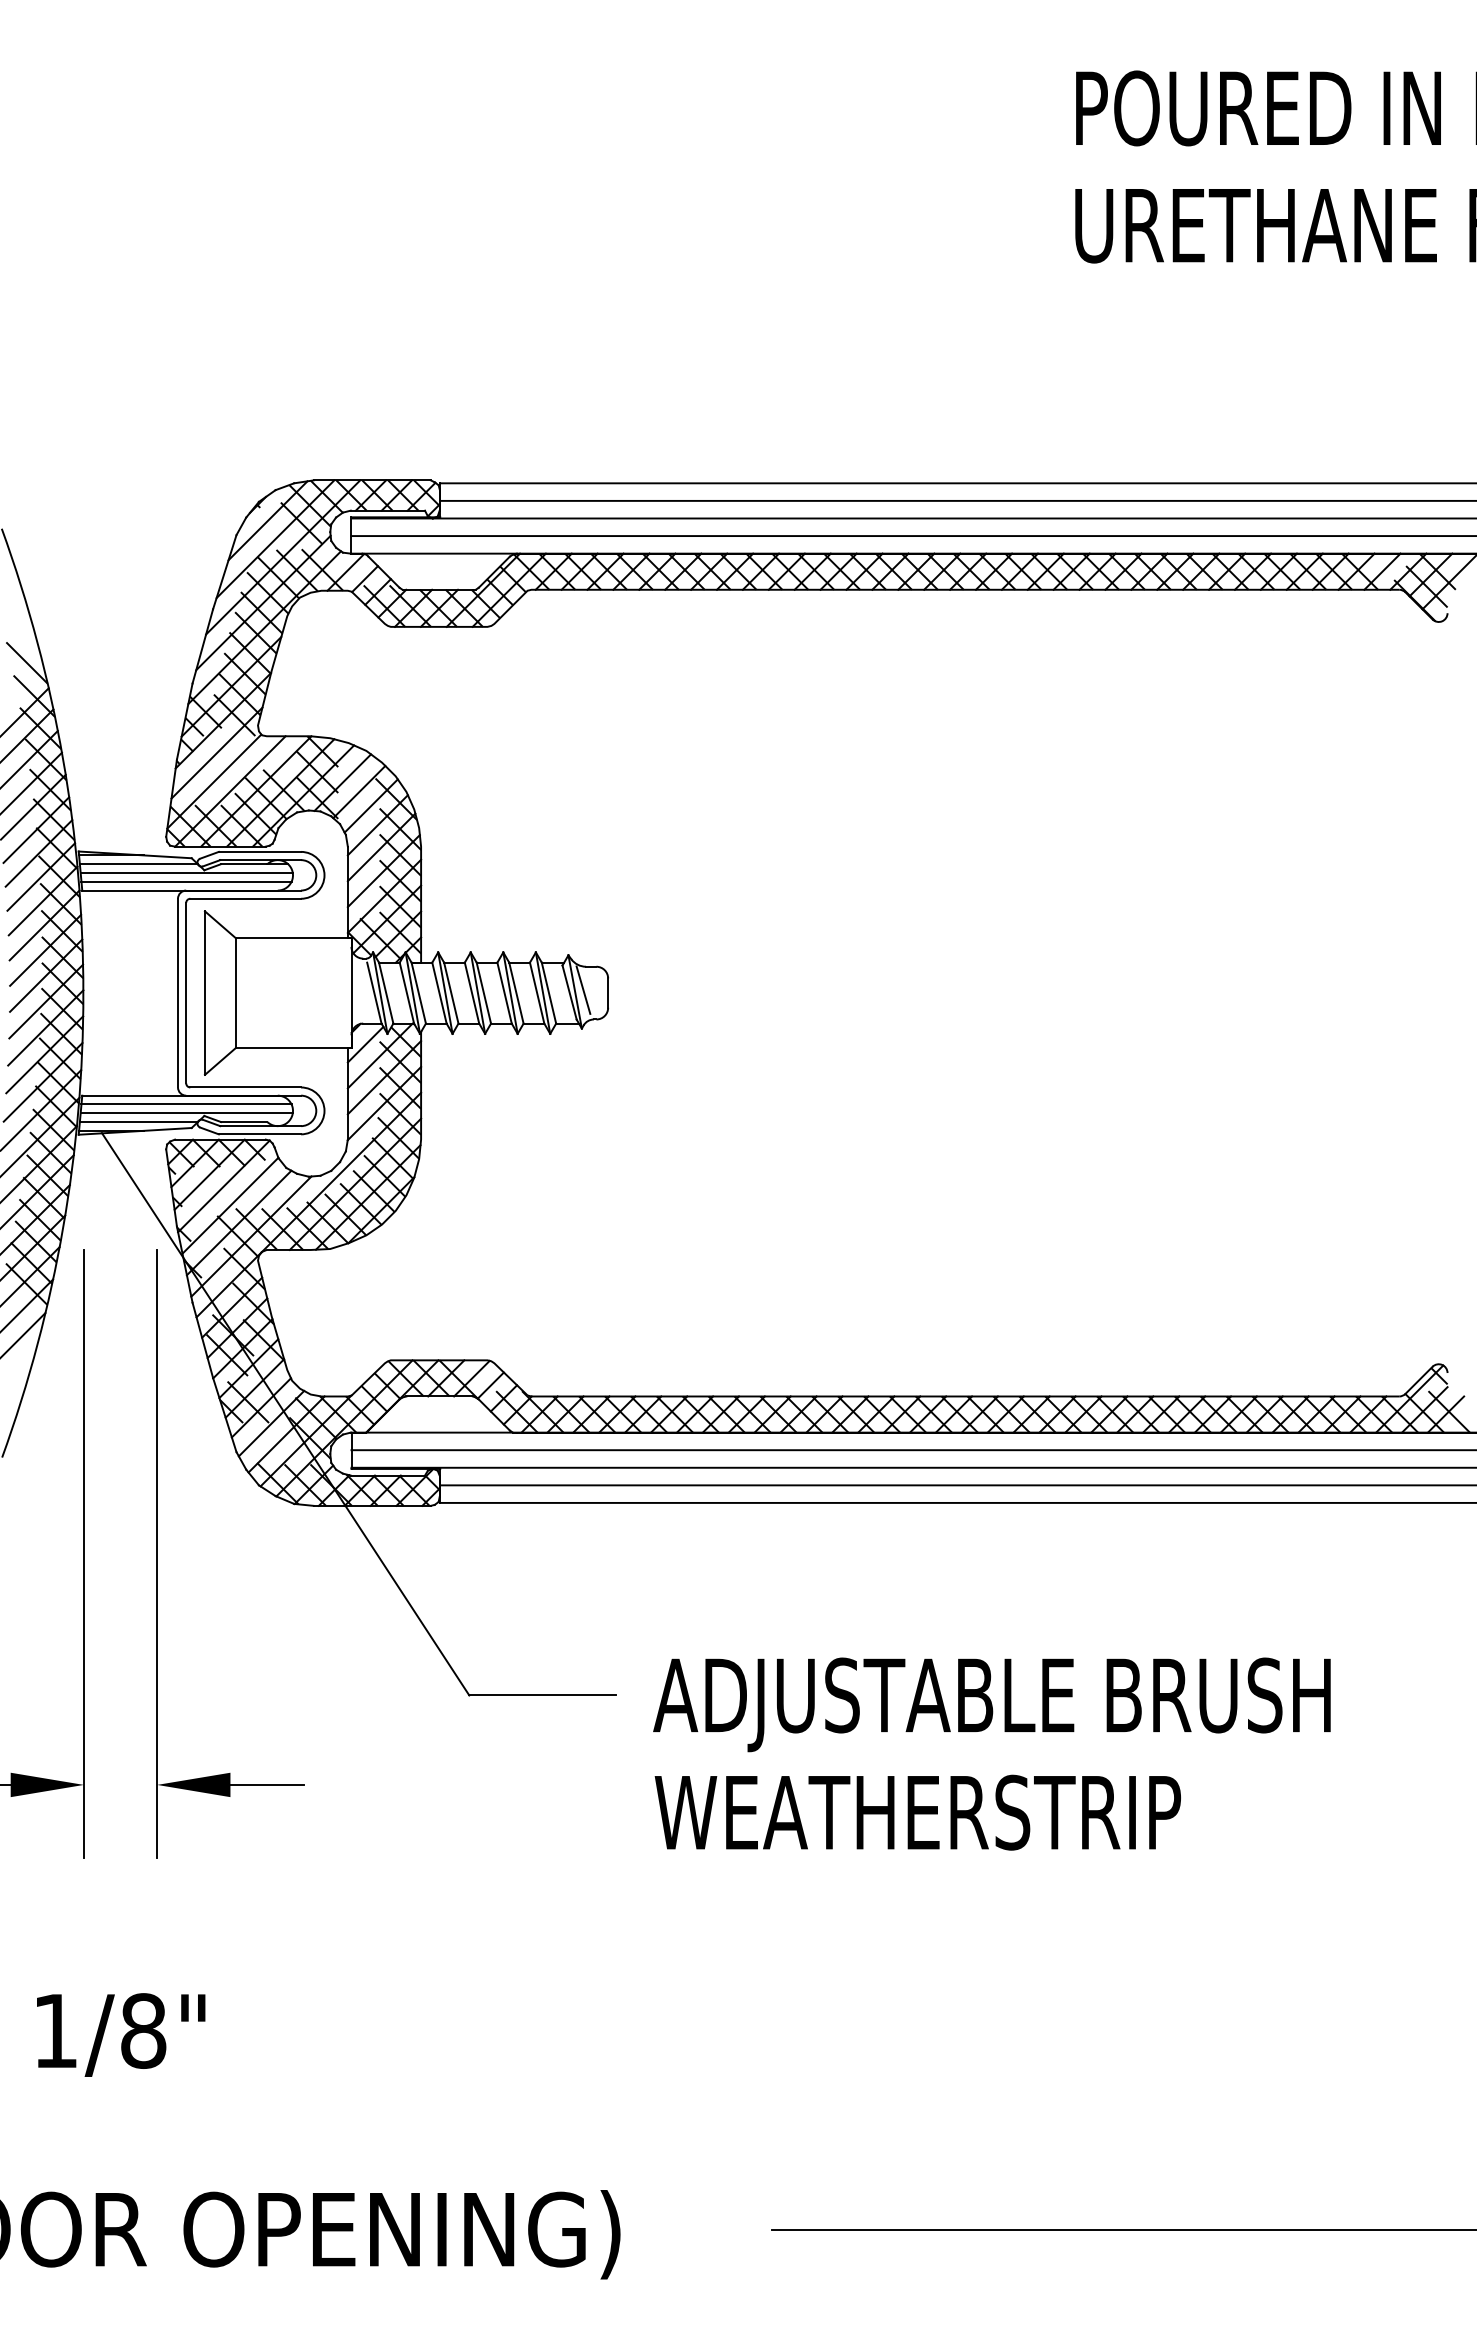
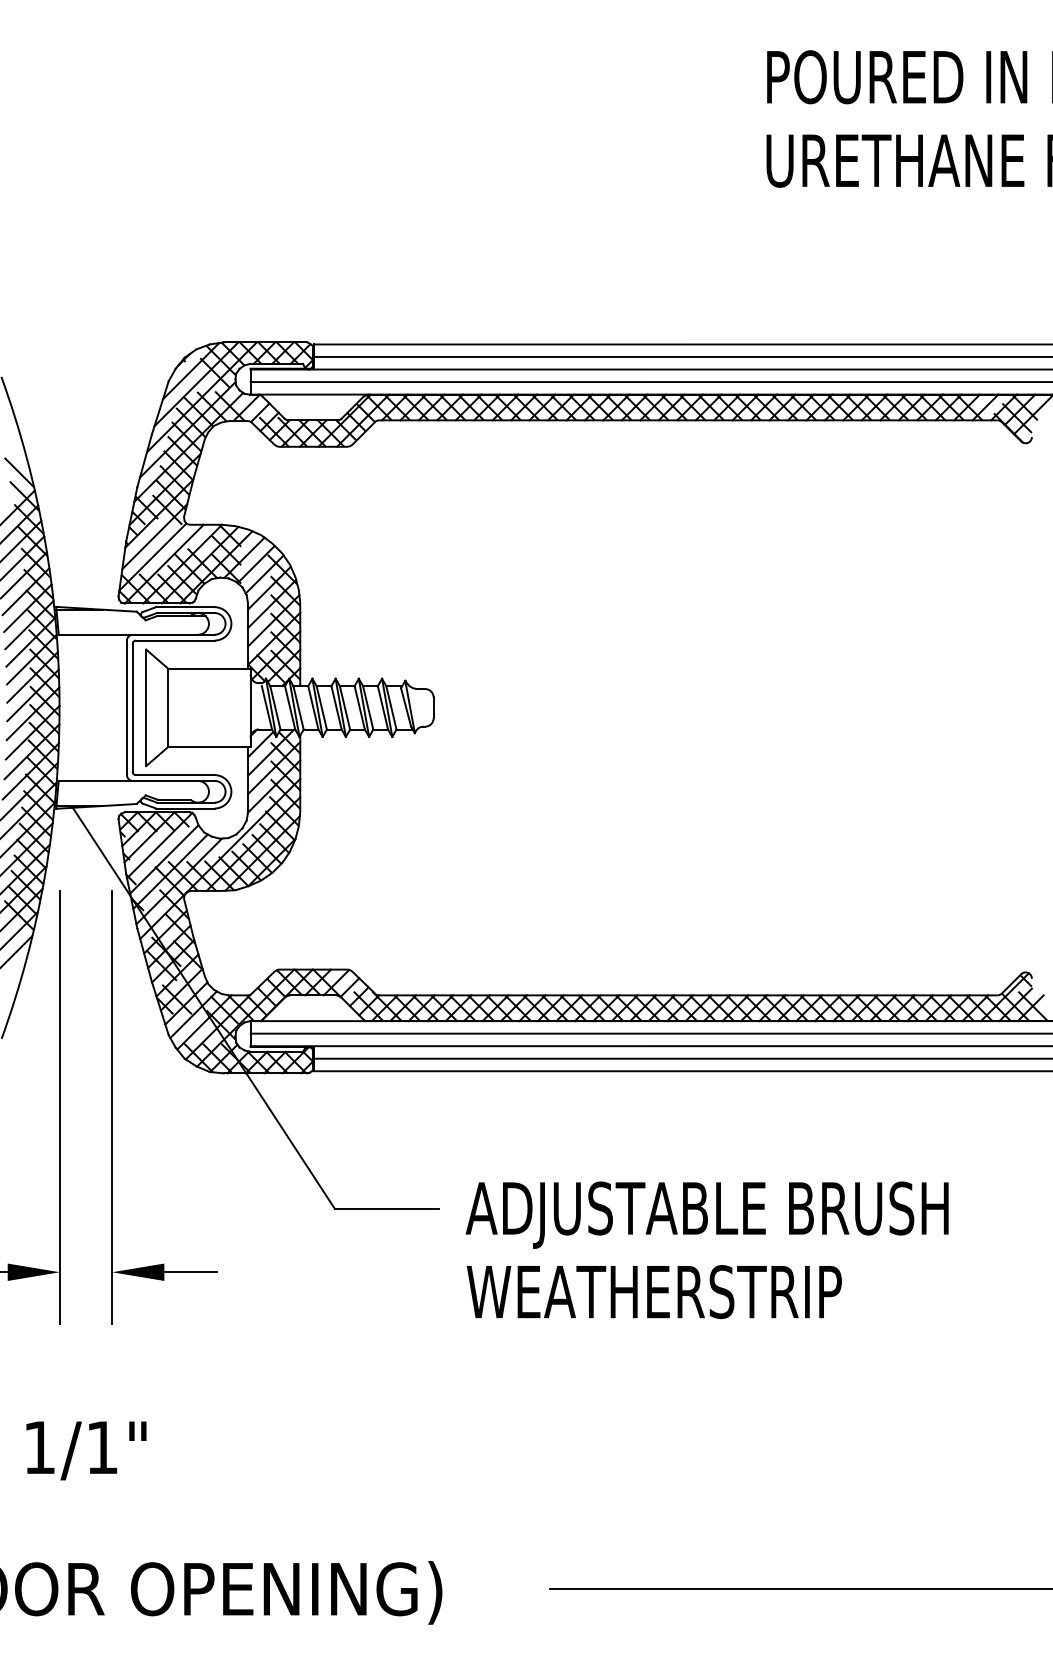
line: (138, 864) -> (98, 616), removed
line: (186, 873) -> (133, 622), removed
line: (186, 881) -> (133, 628), removed
line: (583, 989) -> (416, 705), removed
line: (186, 1104) -> (133, 787), removed
line: (186, 1113) -> (133, 793), removed
line: (138, 1122) -> (98, 800), removed
text: (143, 2030) -> (102, 1447), 1/8" -> 1/1"

